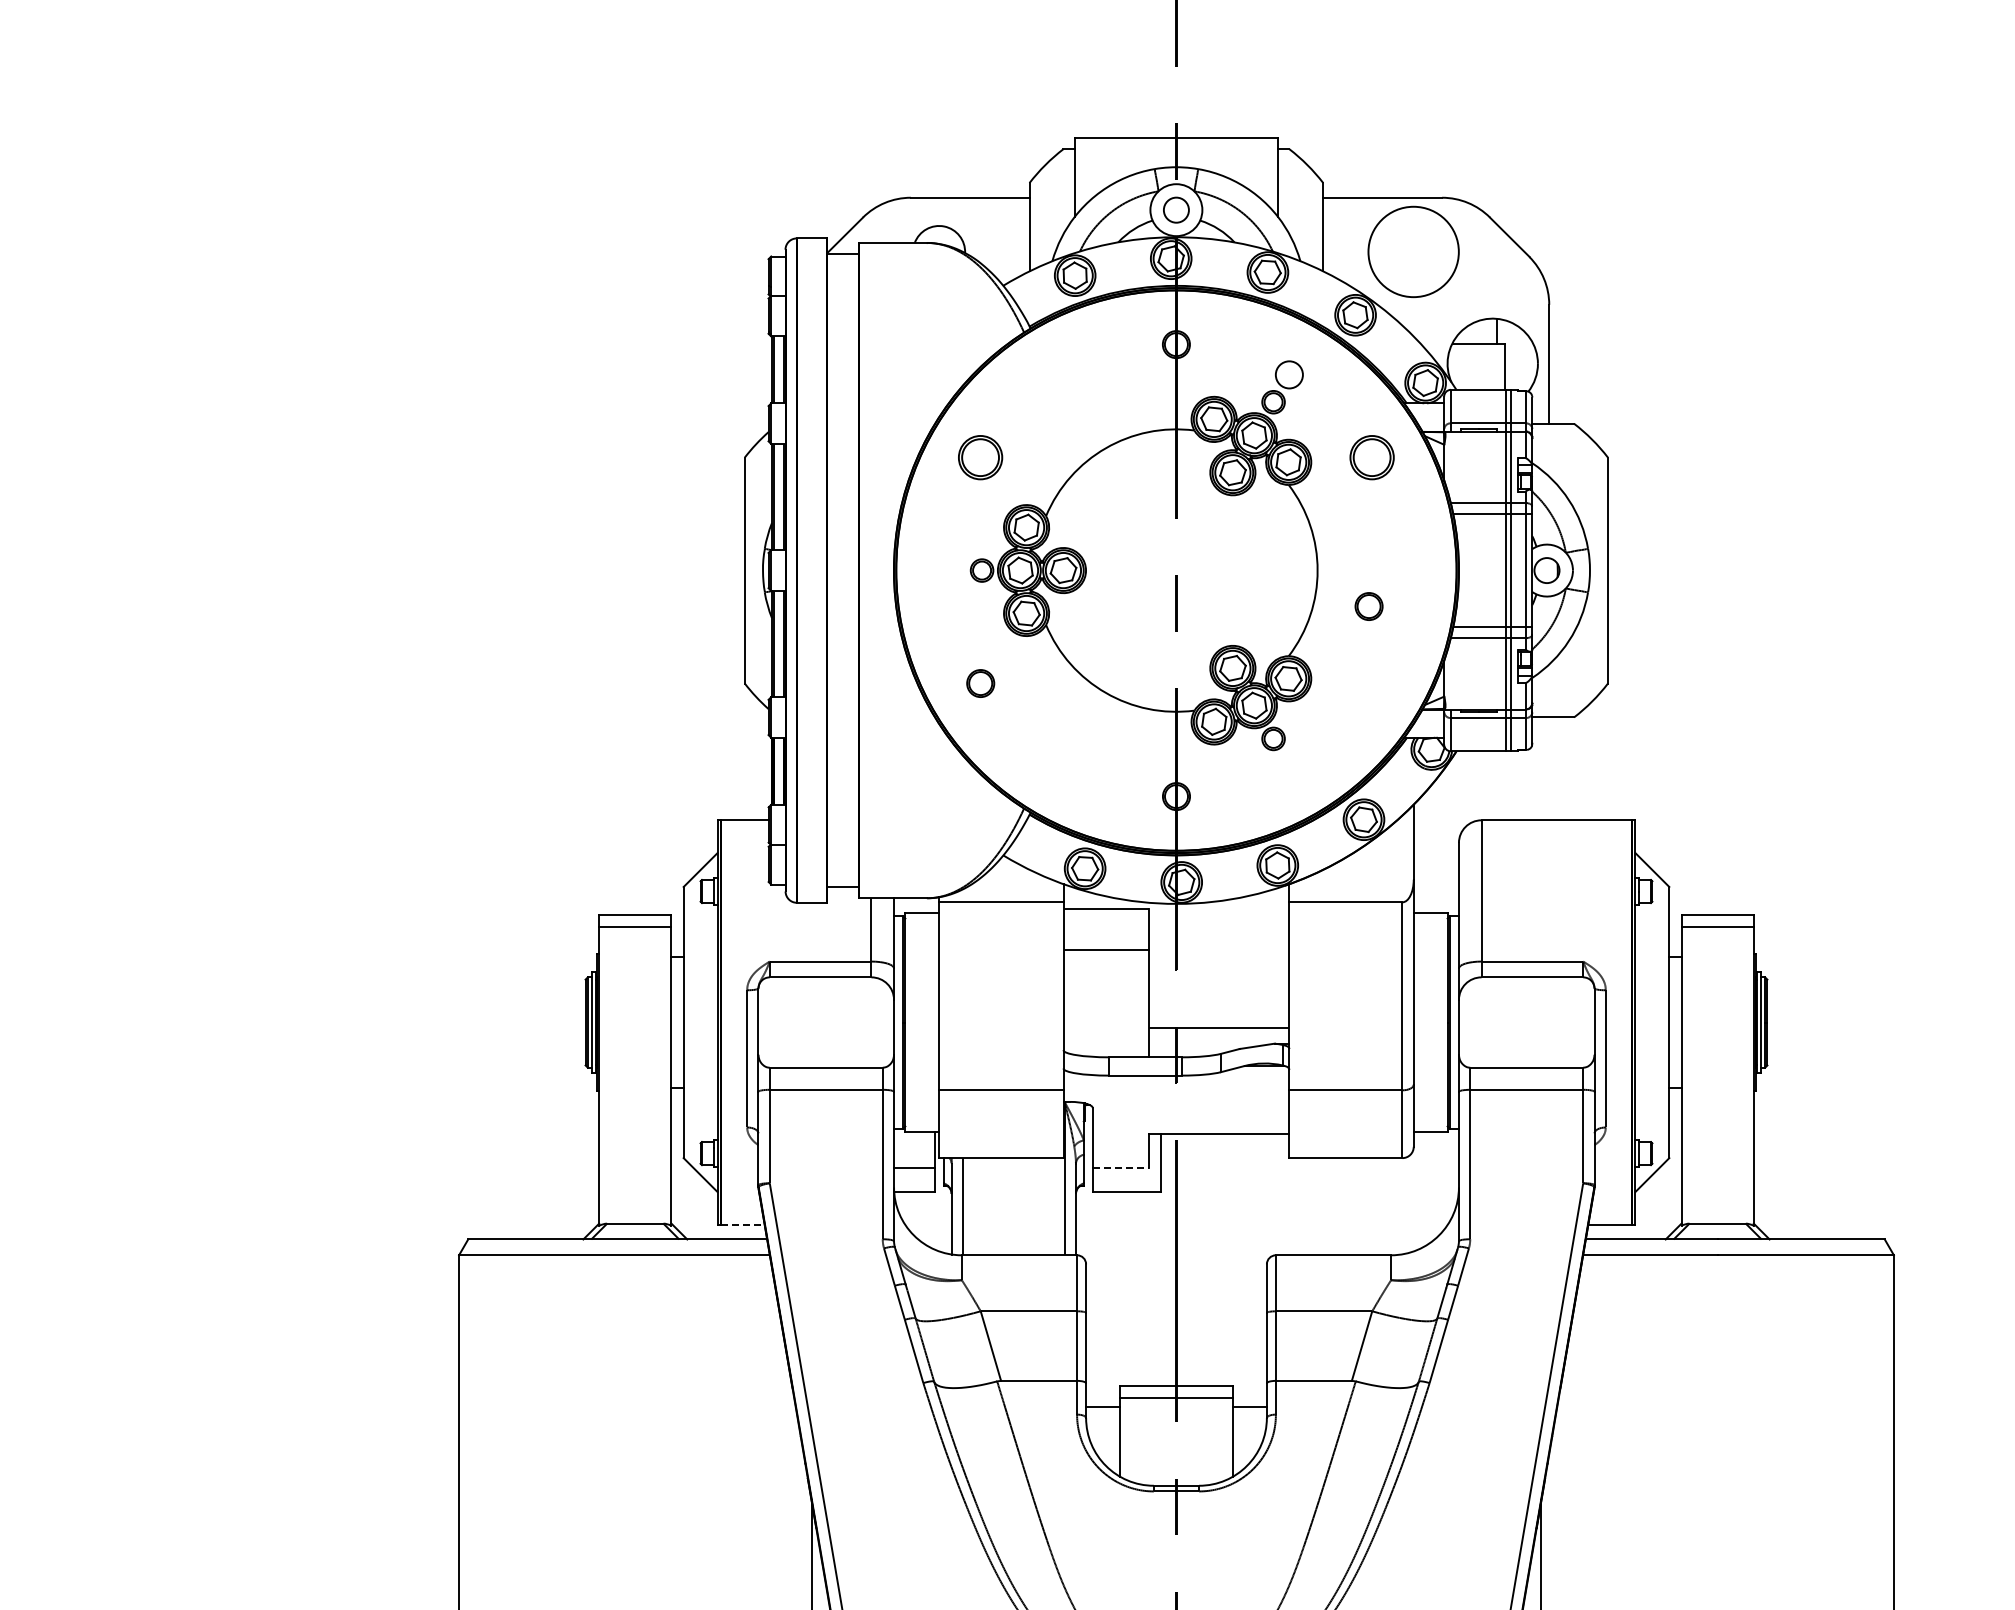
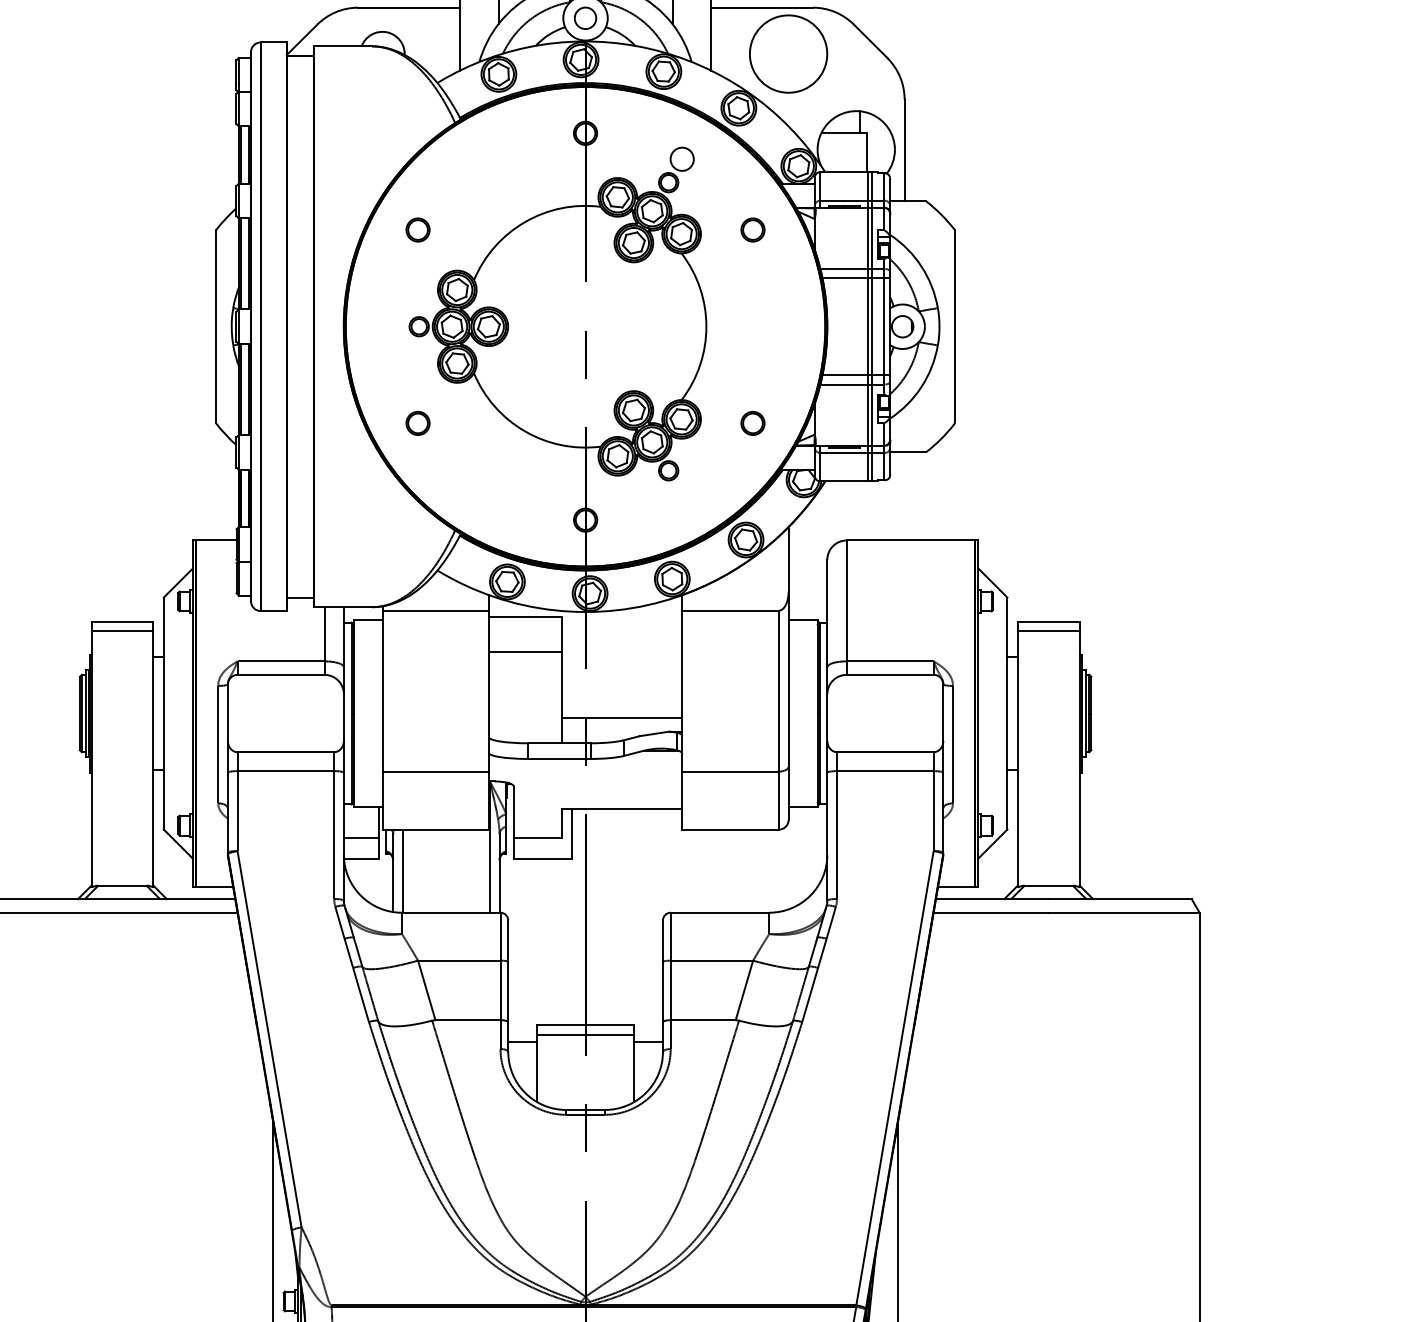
part: (980, 457) -> (417, 229), size x0.62
part: (1371, 457) -> (752, 229), size x0.62
part: (1368, 606) -> (752, 423), moved
line: (1121, 1168) -> (538, 838), dashed -> solid
line: (742, 1224) -> (214, 886), dashed -> solid

